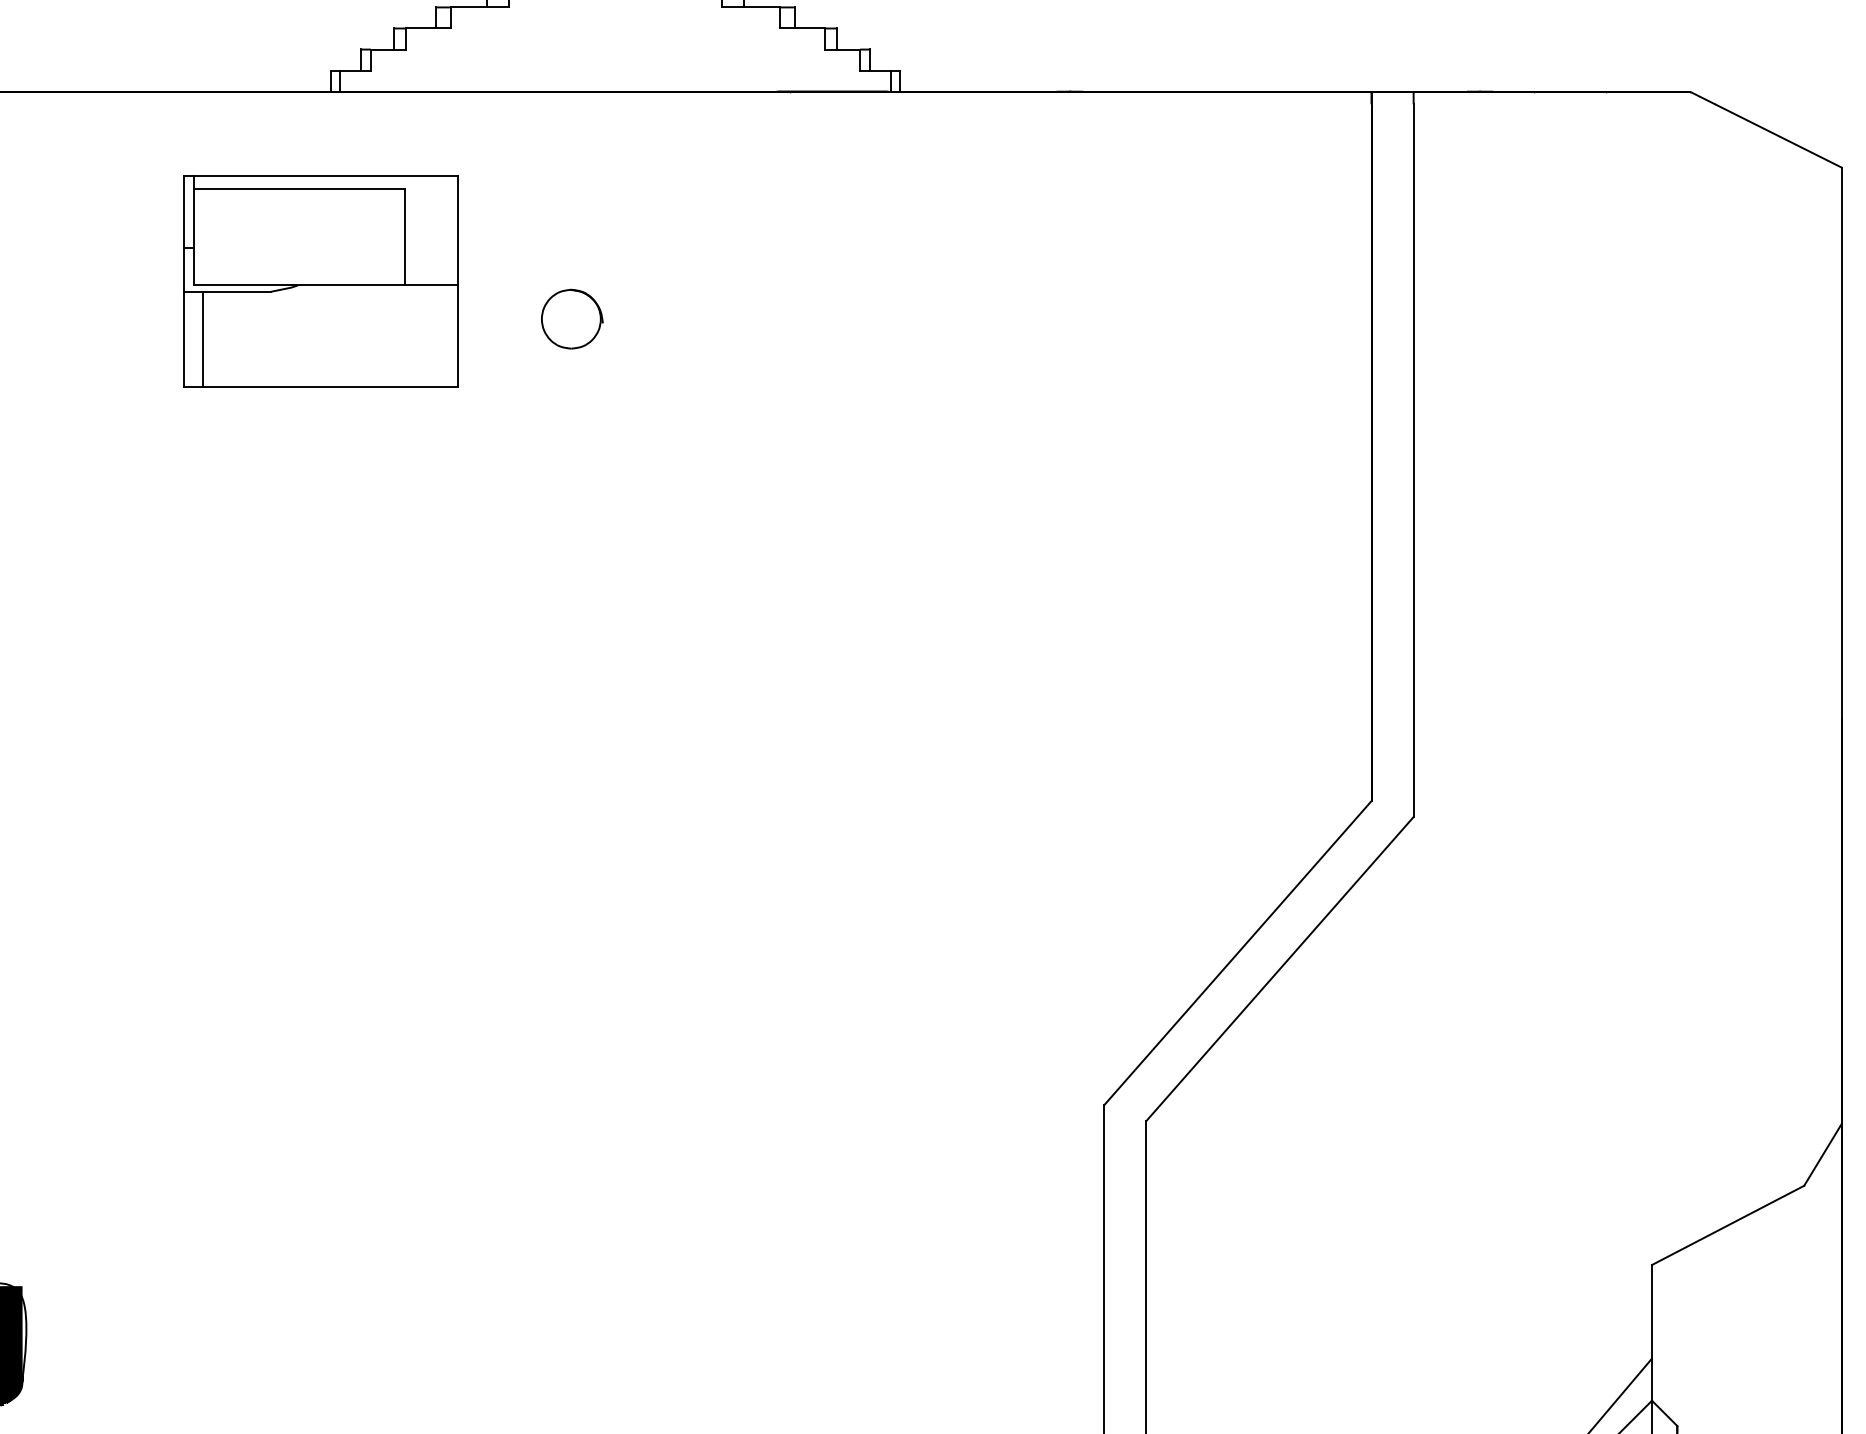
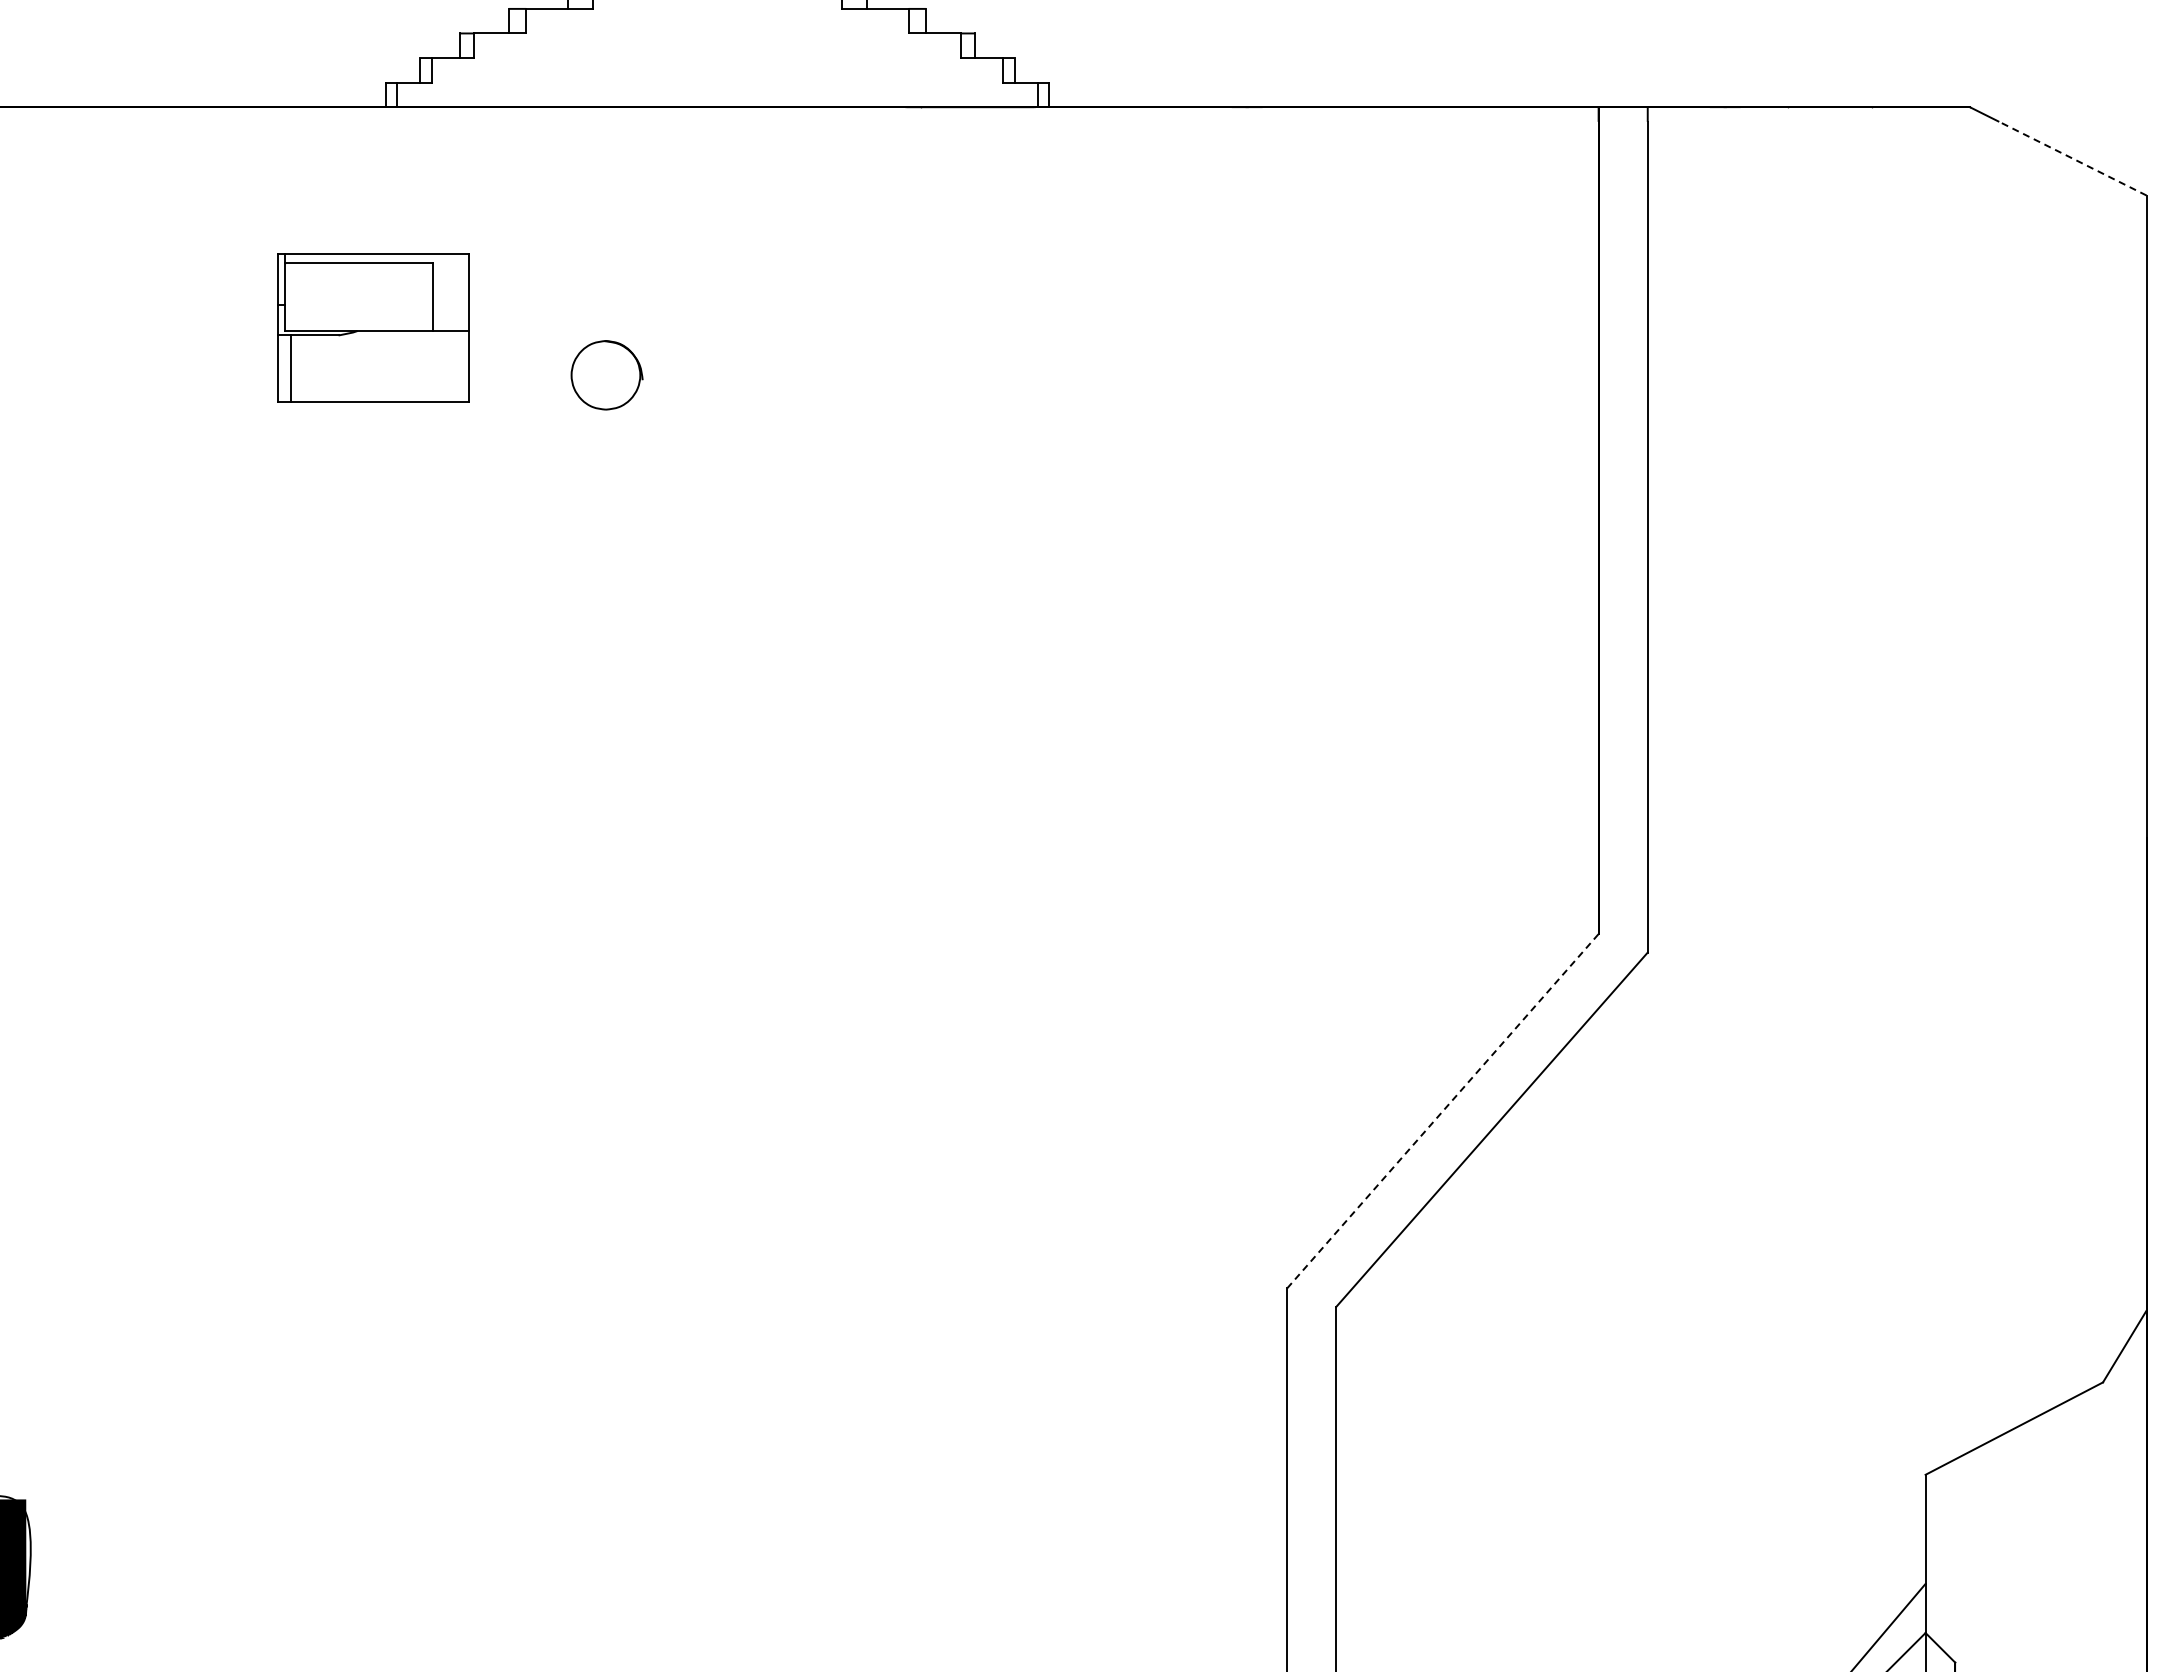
line: (1778, 135) -> (2072, 158), solid -> dashed
part: (320, 280) -> (373, 327), size x0.6
part: (571, 319) -> (606, 375), moved
line: (1237, 953) -> (1442, 1111), solid -> dashed

